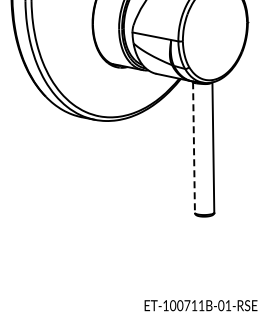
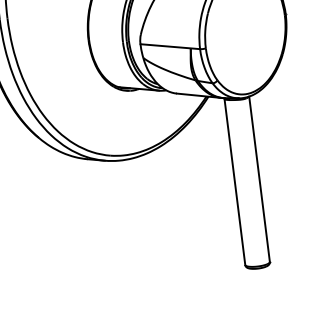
line: (194, 148) -> (235, 183), dashed -> solid

